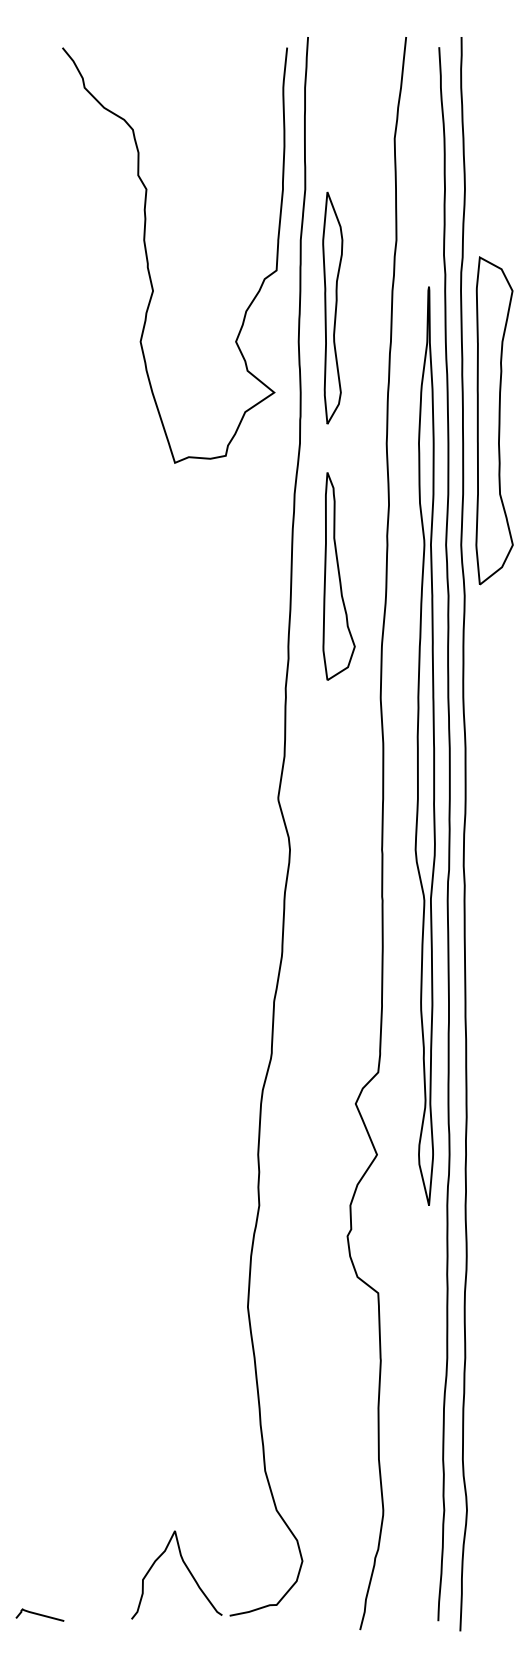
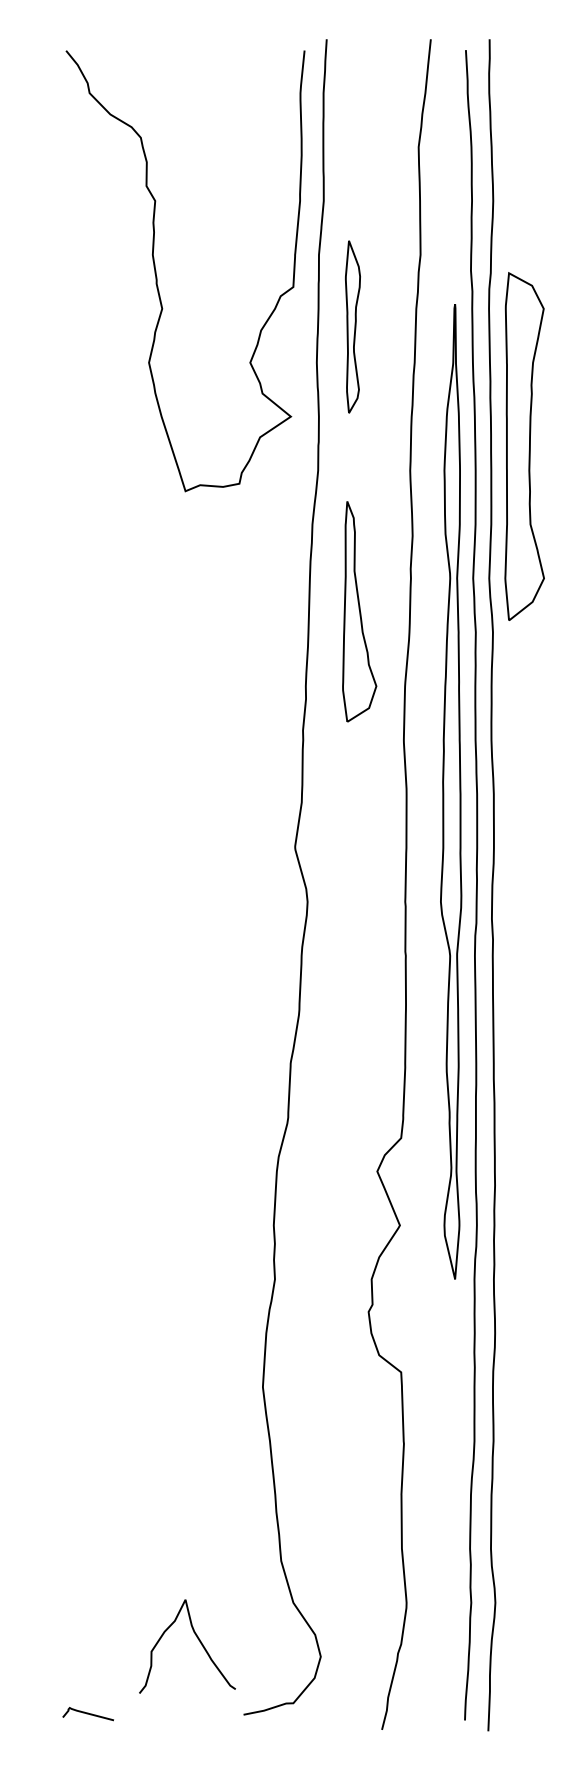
part: (332, 307) -> (352, 326), size x0.7
curve: (187, 1569) -> (198, 1640), moved
curve: (39, 1615) -> (87, 1714), moved

